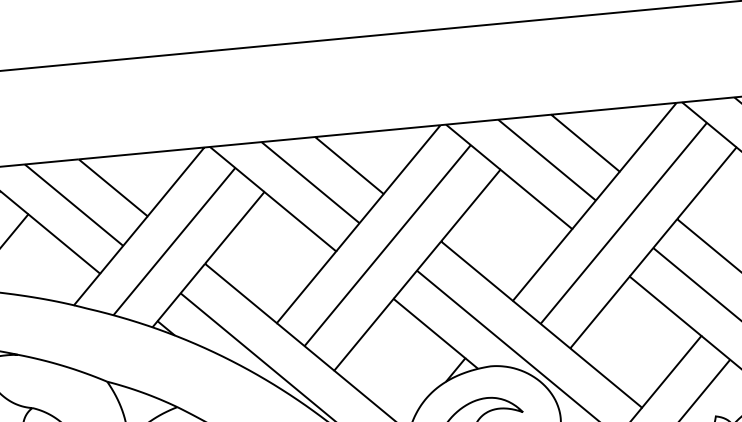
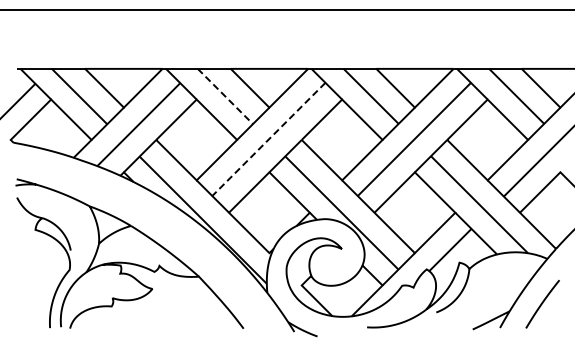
line: (310, 182) -> (225, 96), solid -> dashed
line: (387, 245) -> (268, 139), solid -> dashed

